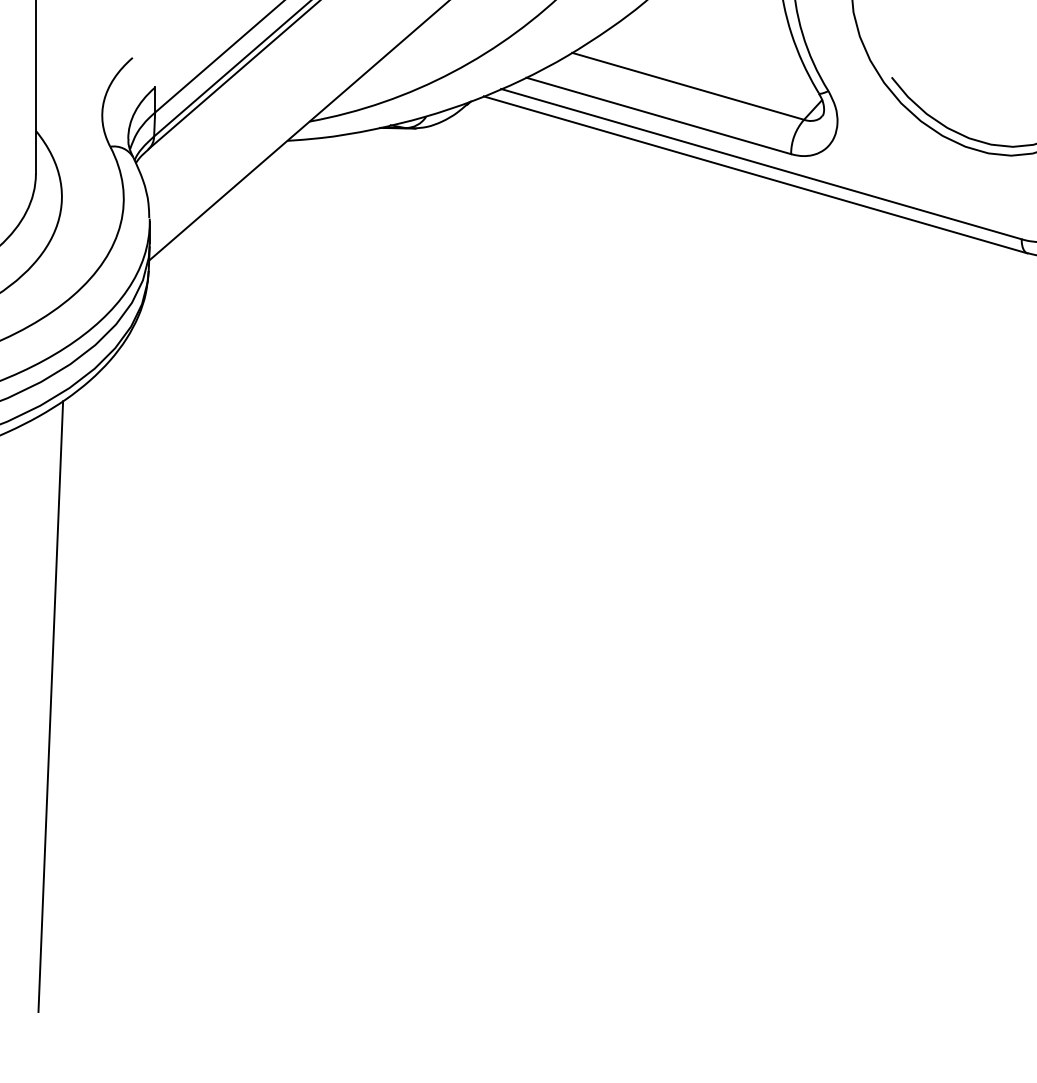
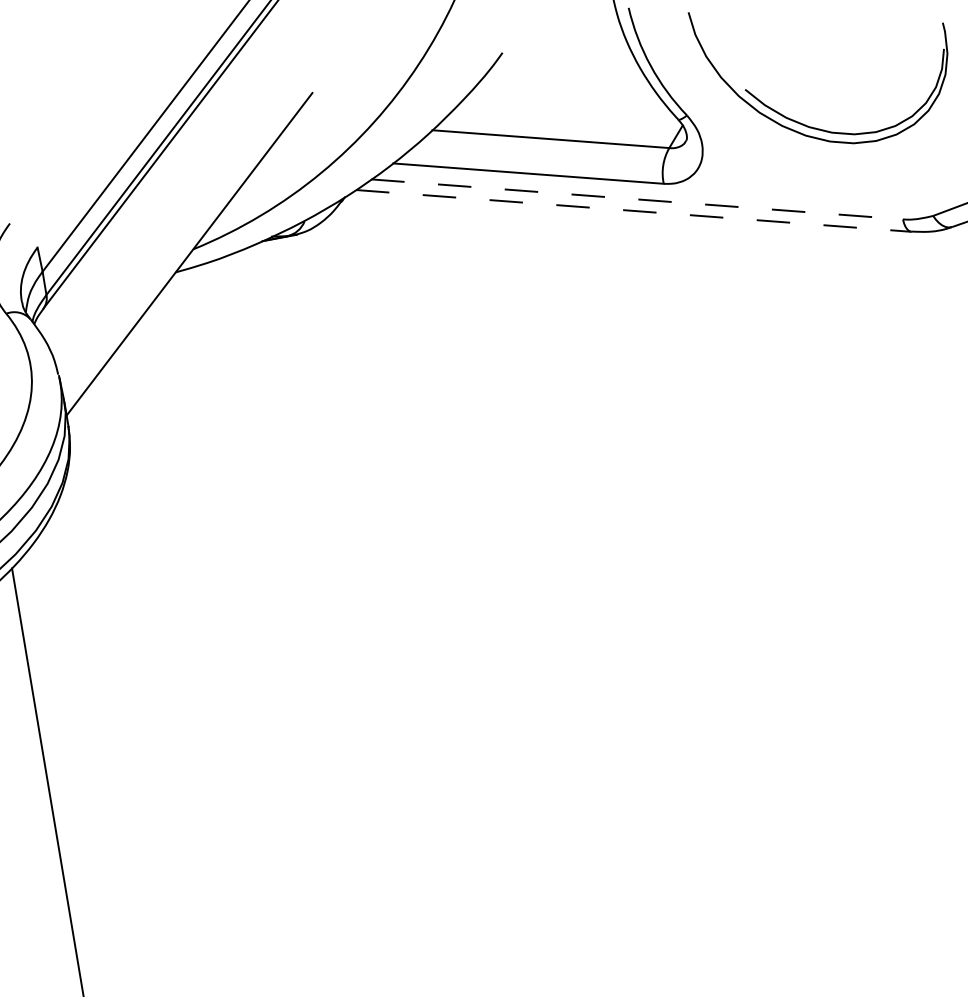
line: (761, 164) -> (637, 199), solid -> dashed
line: (756, 175) -> (634, 211), solid -> dashed

